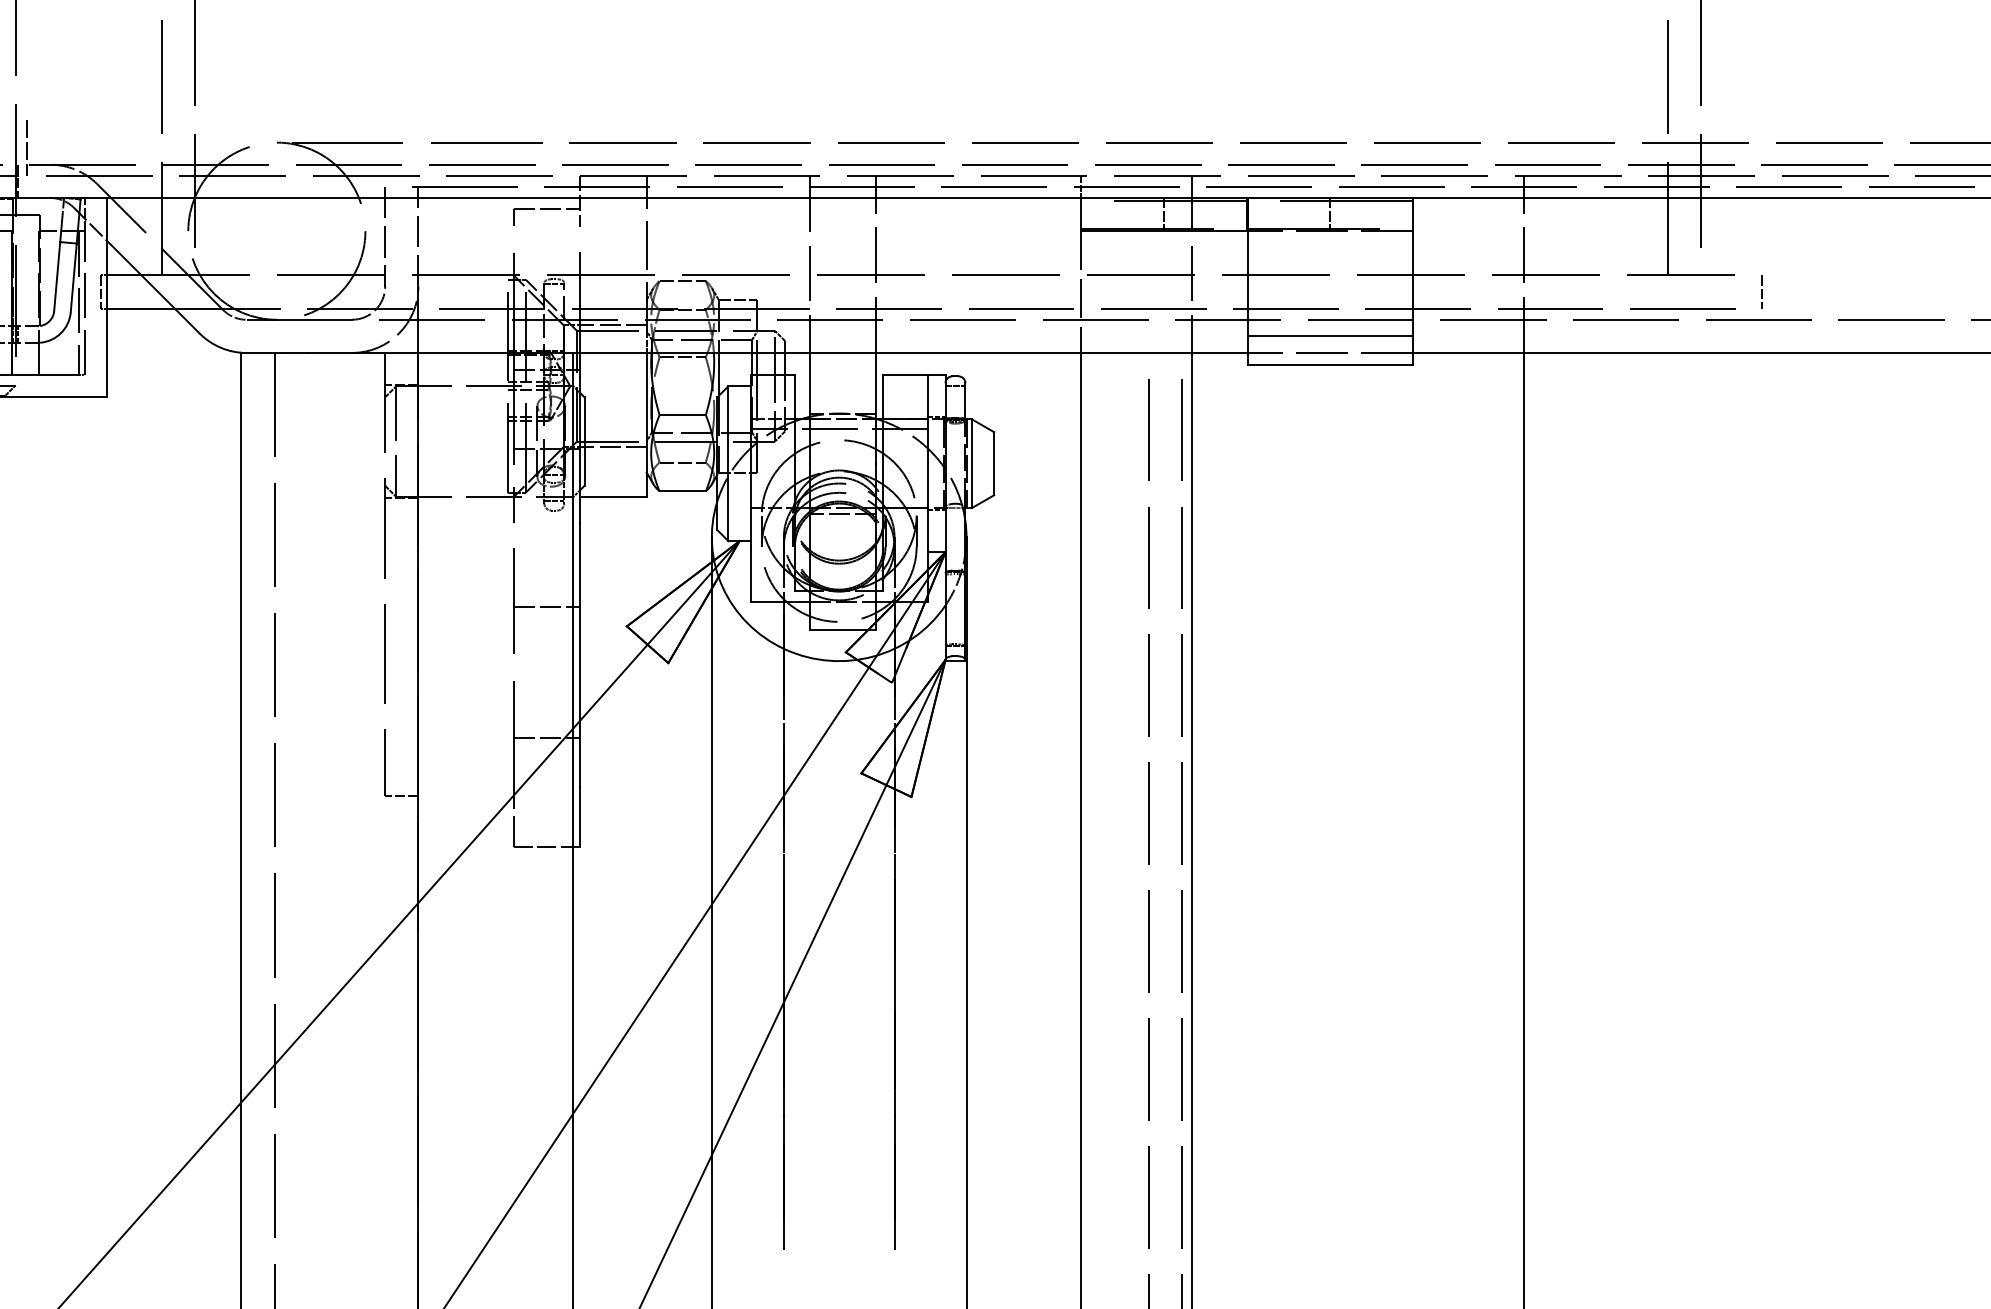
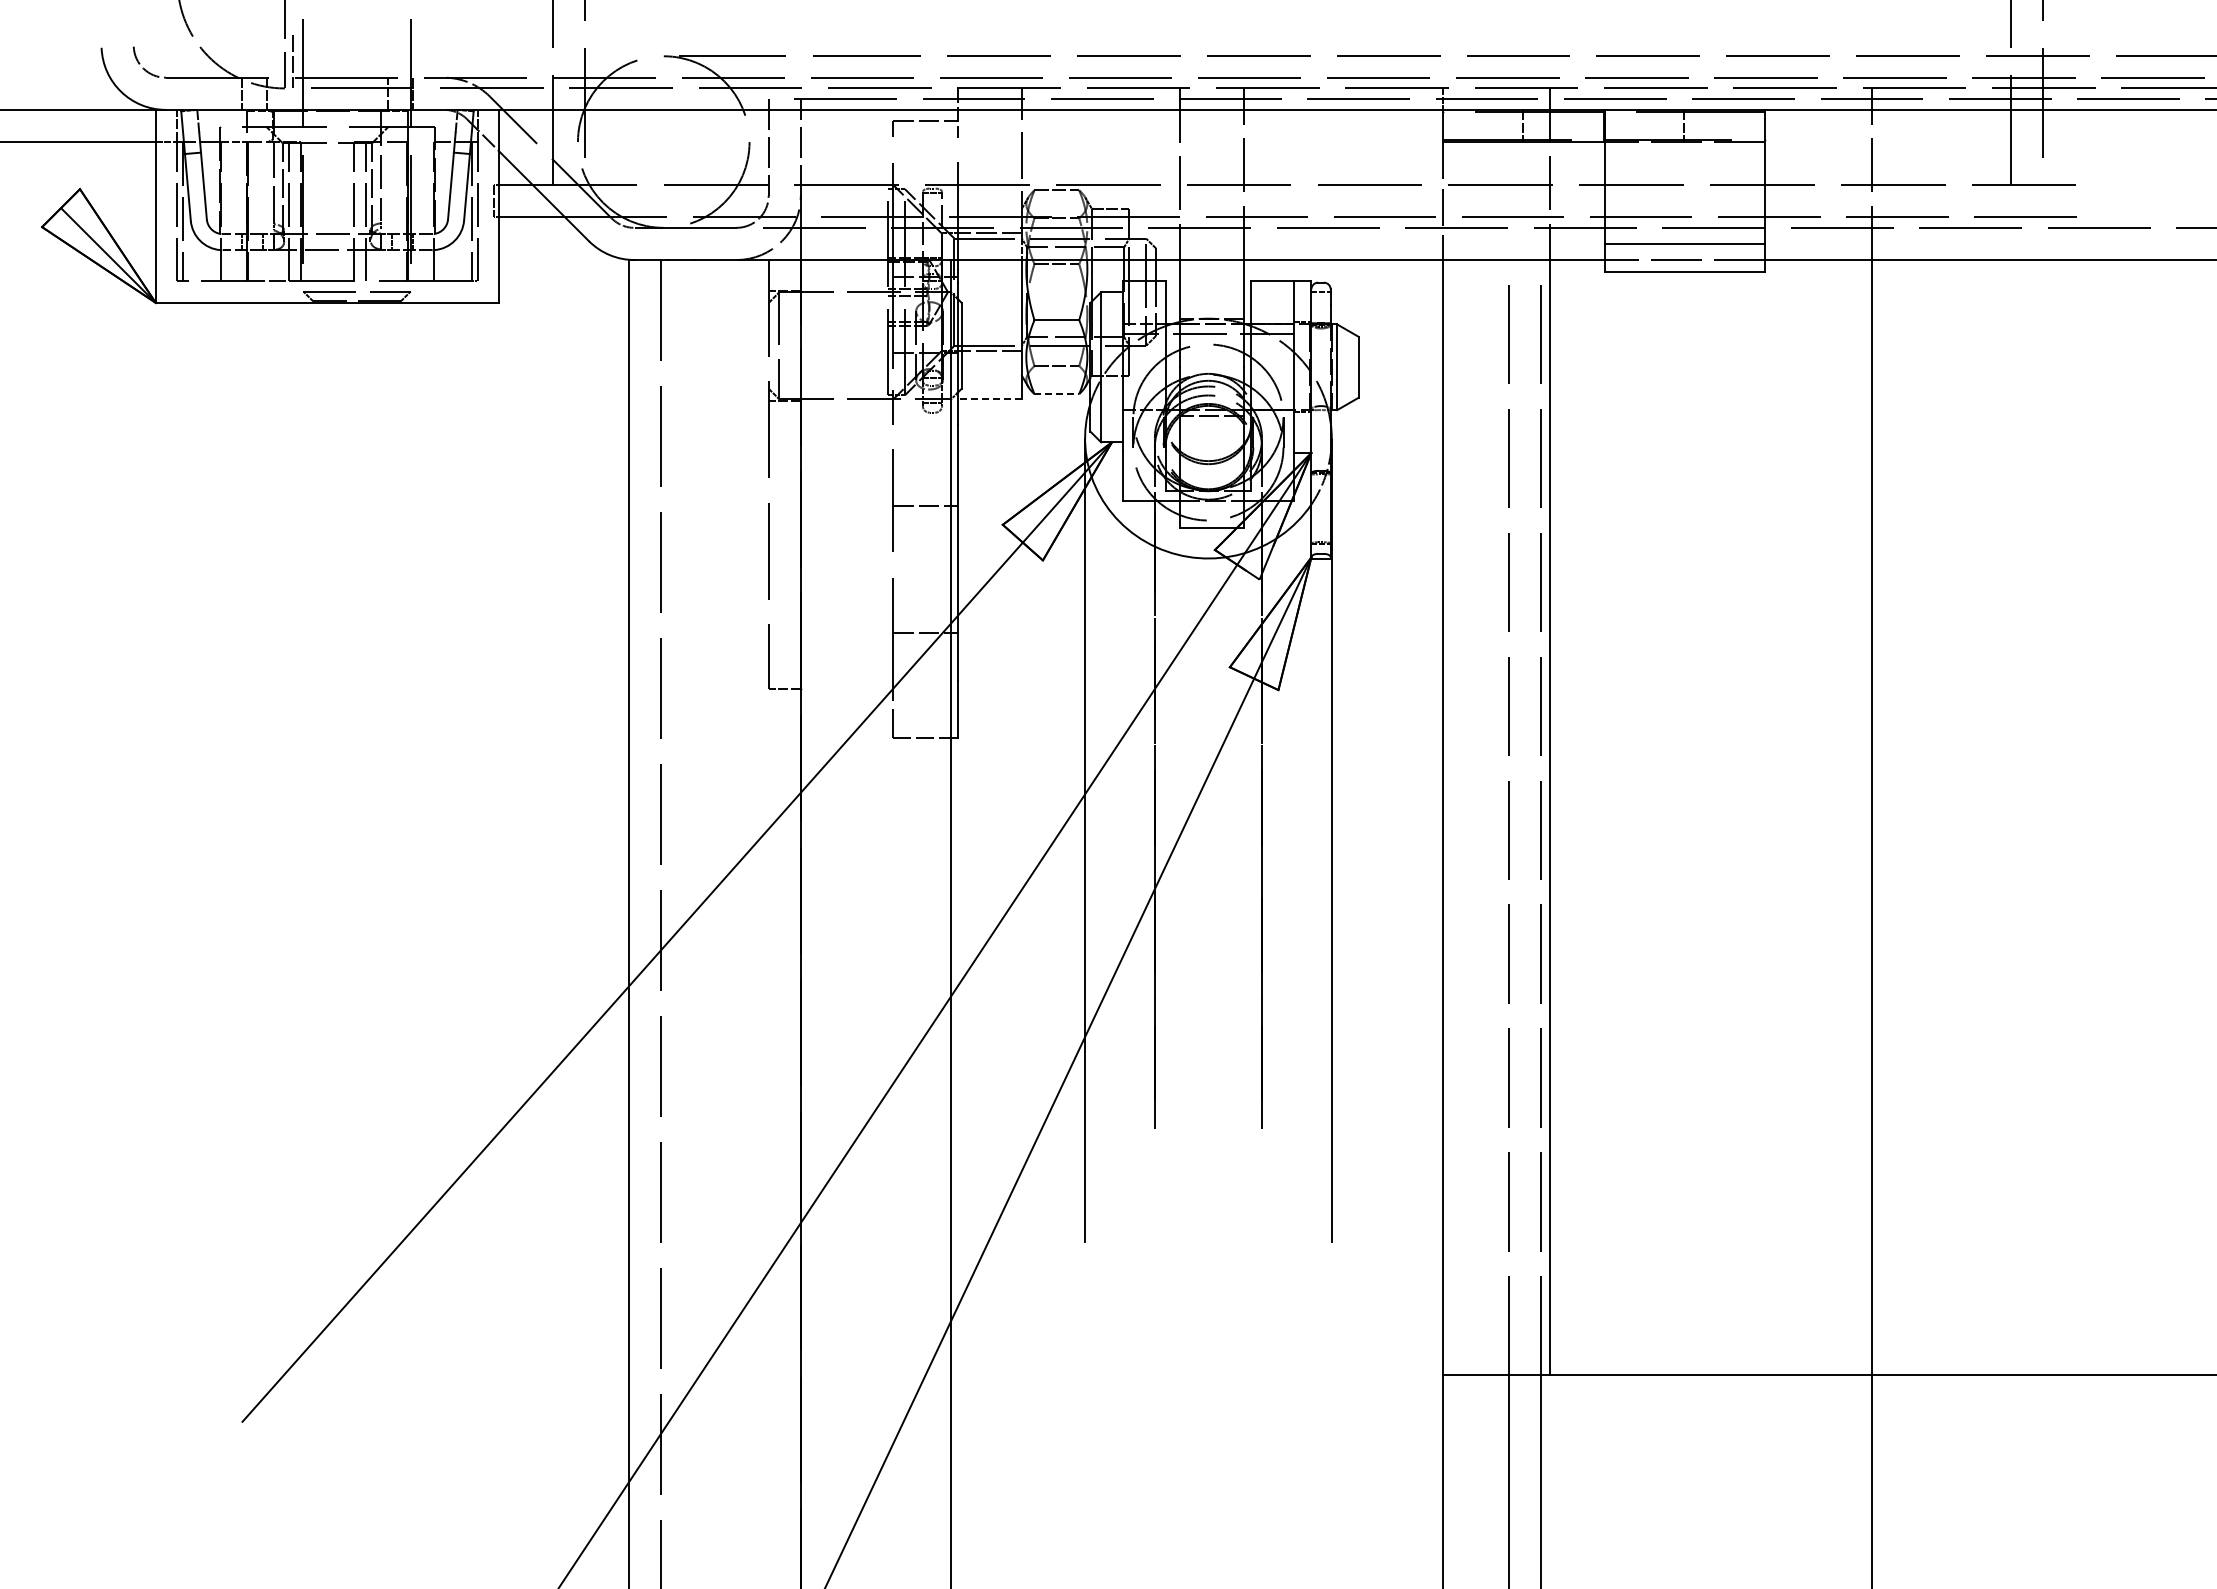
line: (26, 148) -> (421, 61), removed
line: (1762, 291) -> (2102, 200), removed
line: (683, 491) -> (1057, 394), solid -> dashed
line: (613, 496) -> (989, 399), solid -> dashed

